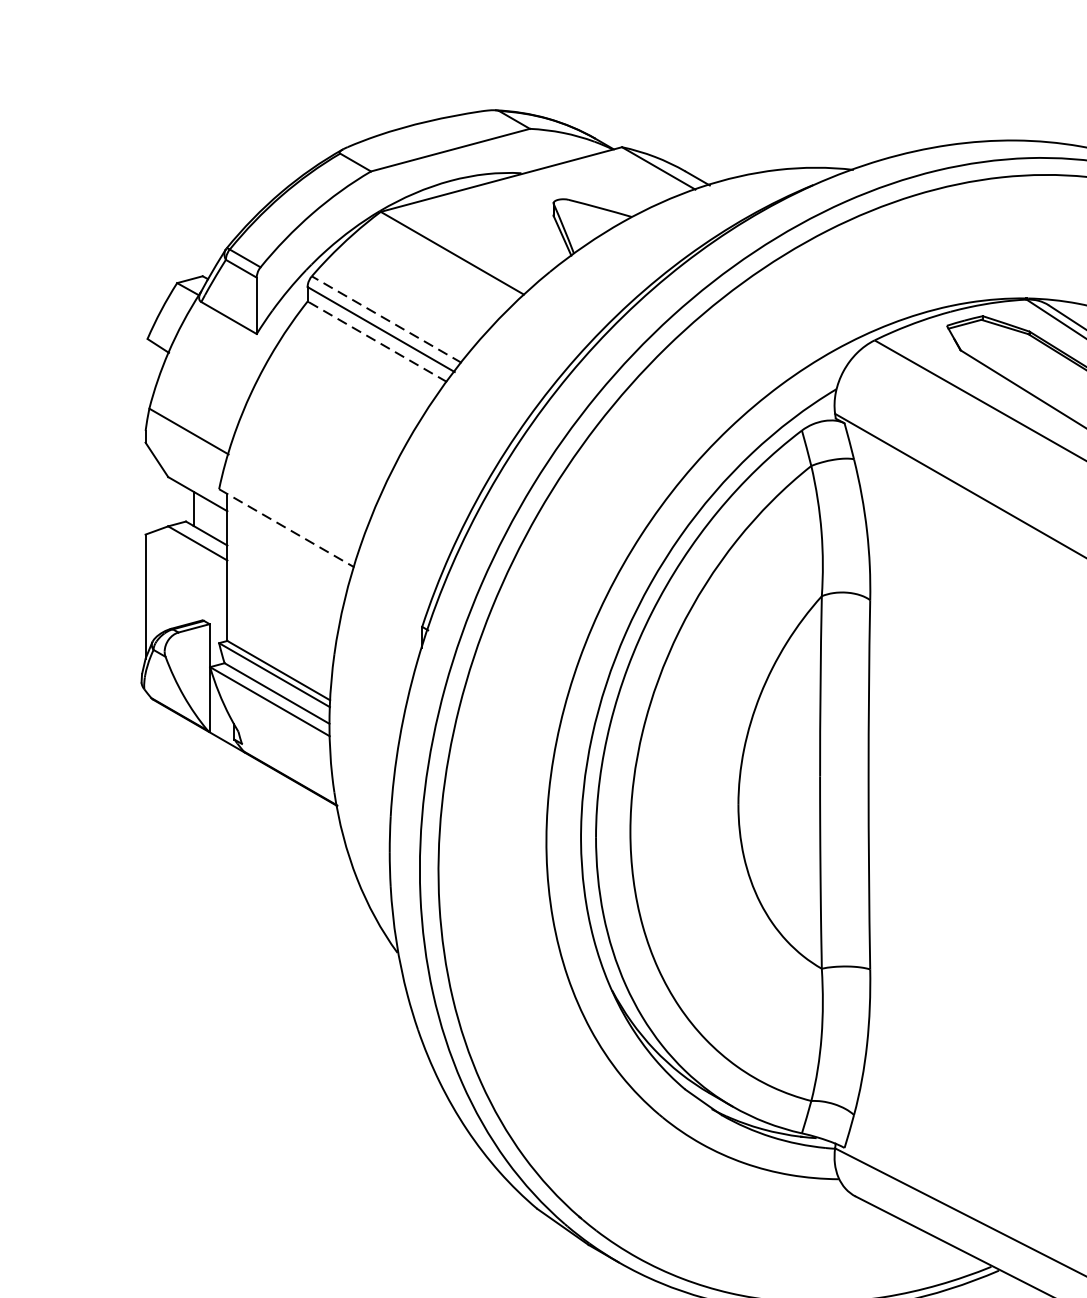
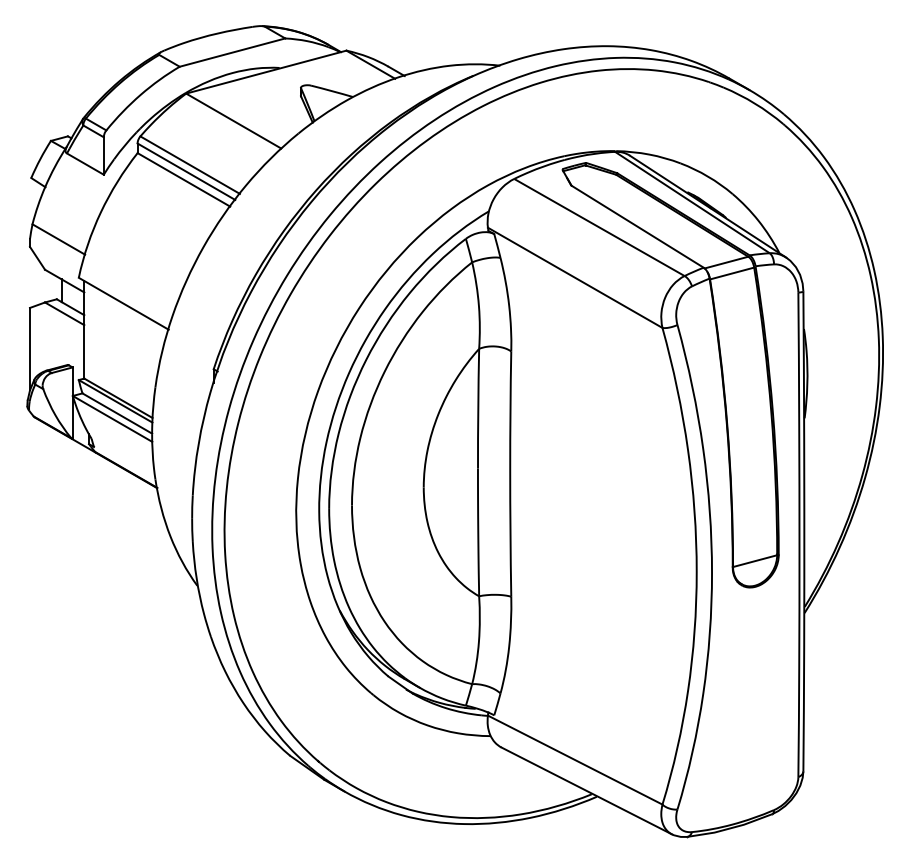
line: (385, 318) -> (189, 164), dashed -> solid
line: (376, 341) -> (183, 179), dashed -> solid
line: (286, 527) -> (123, 303), dashed -> solid

